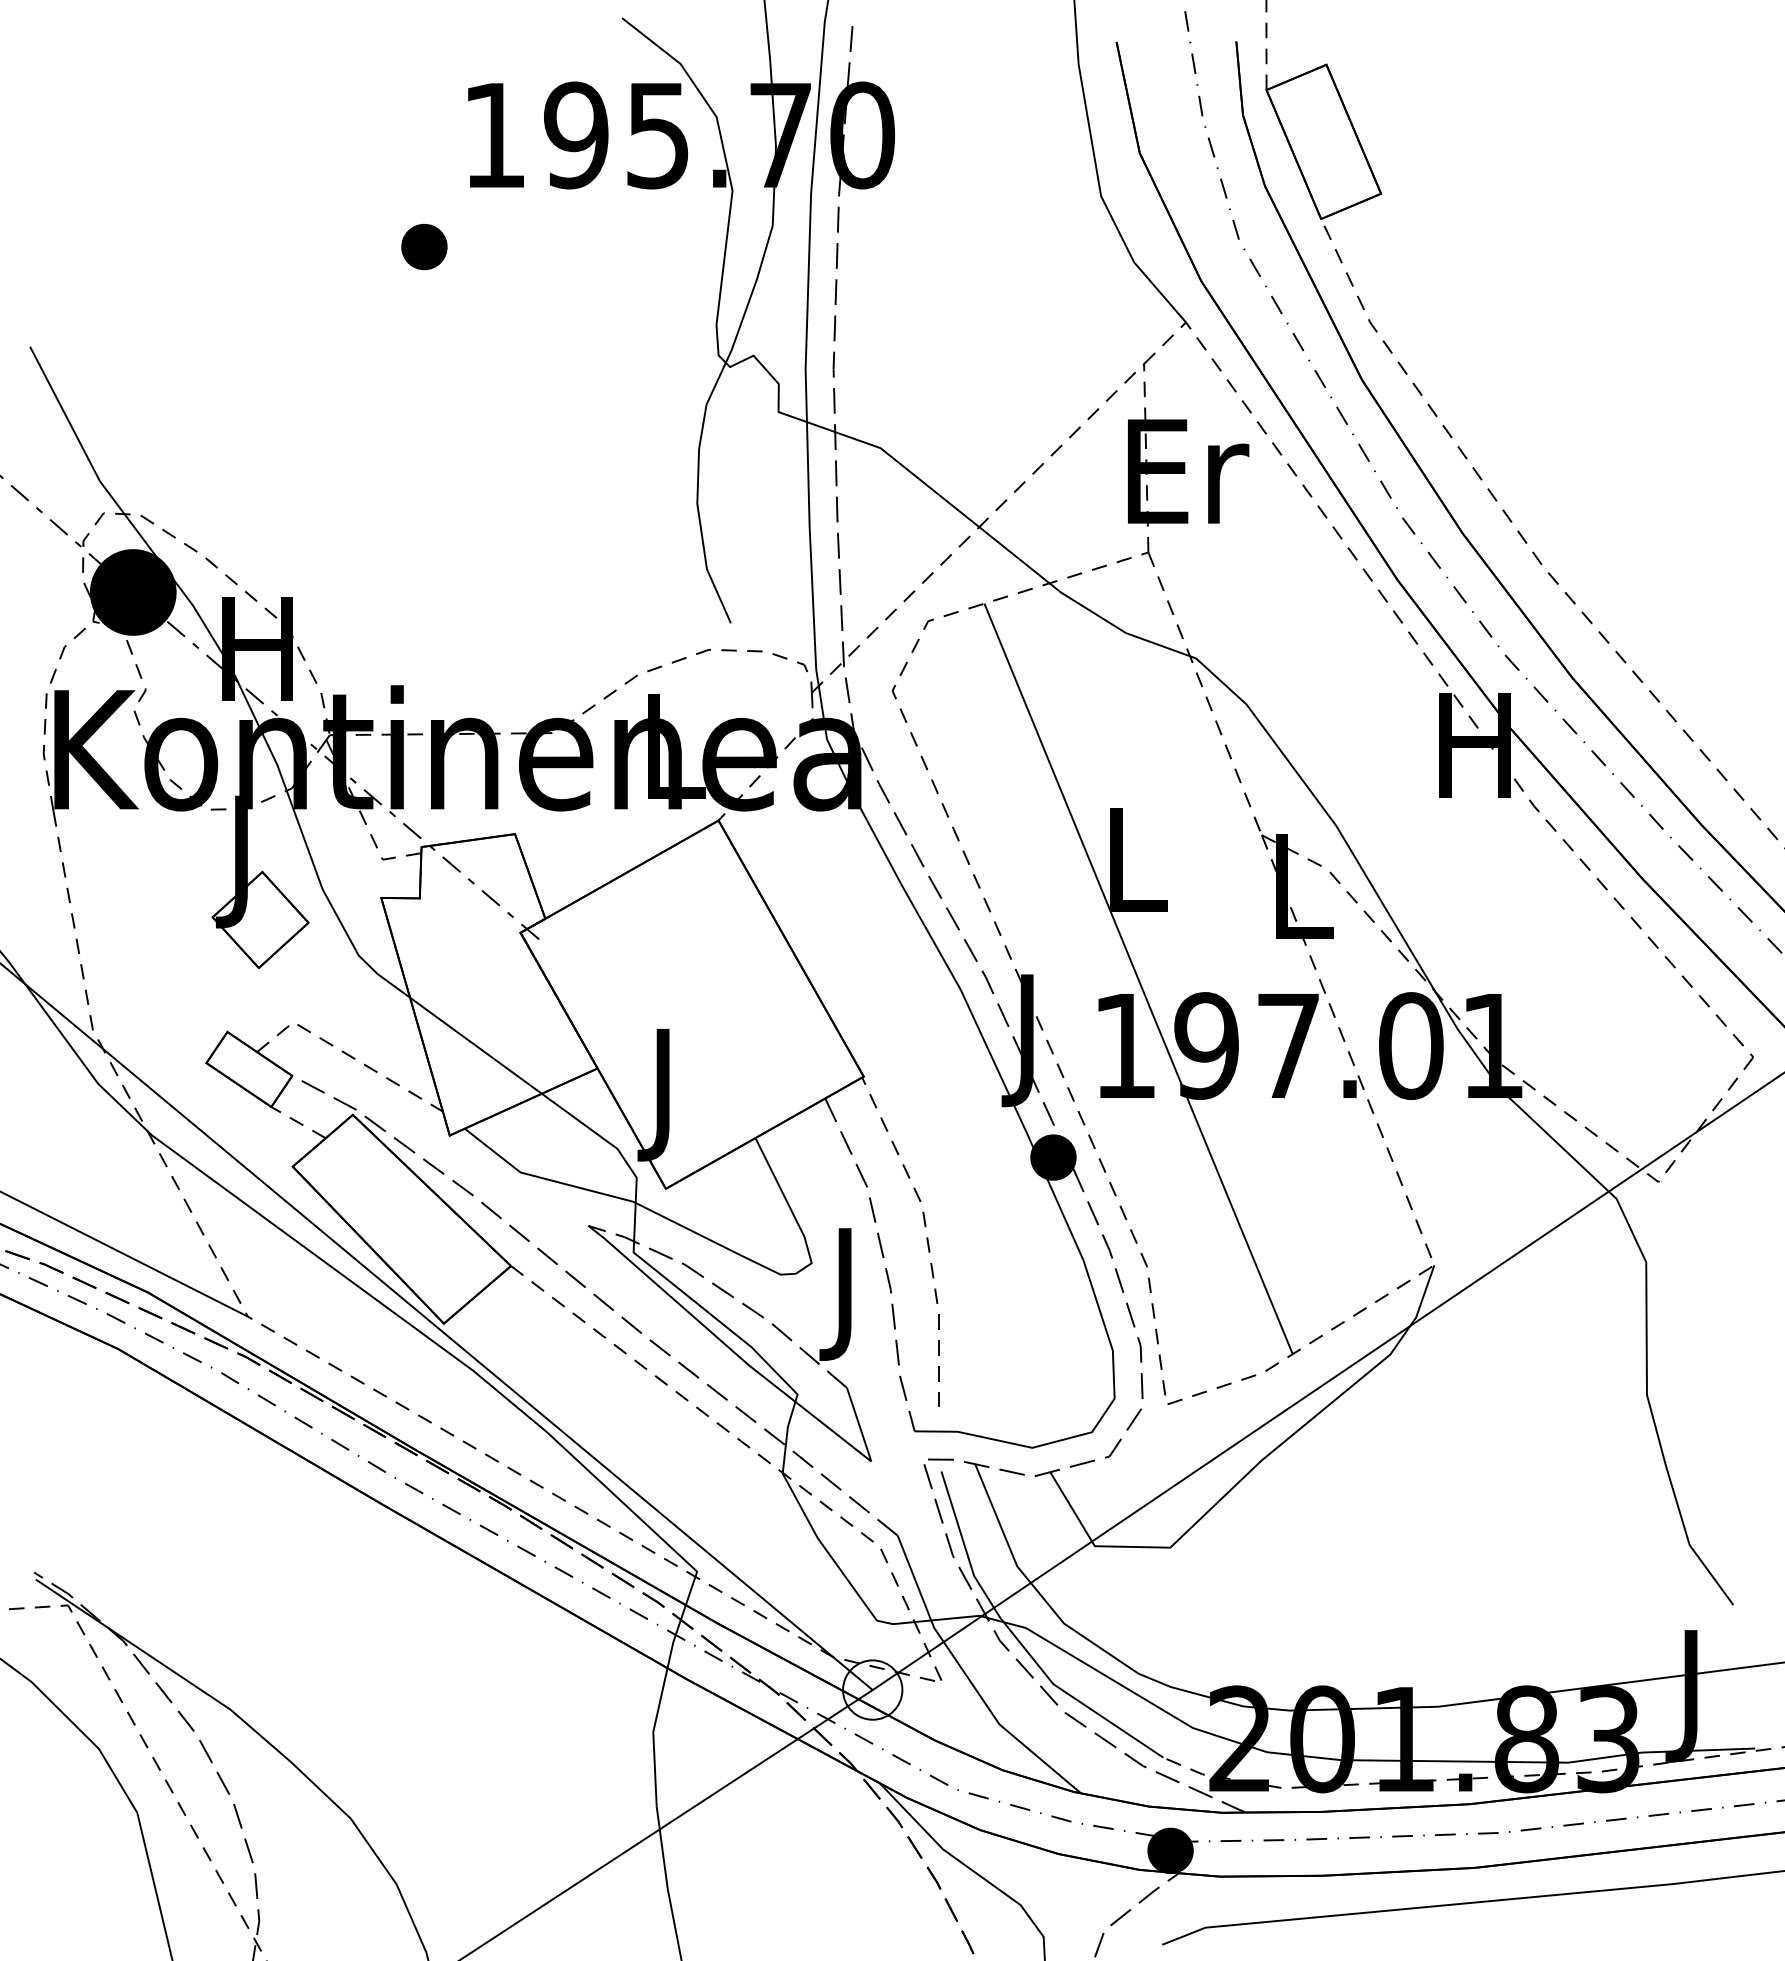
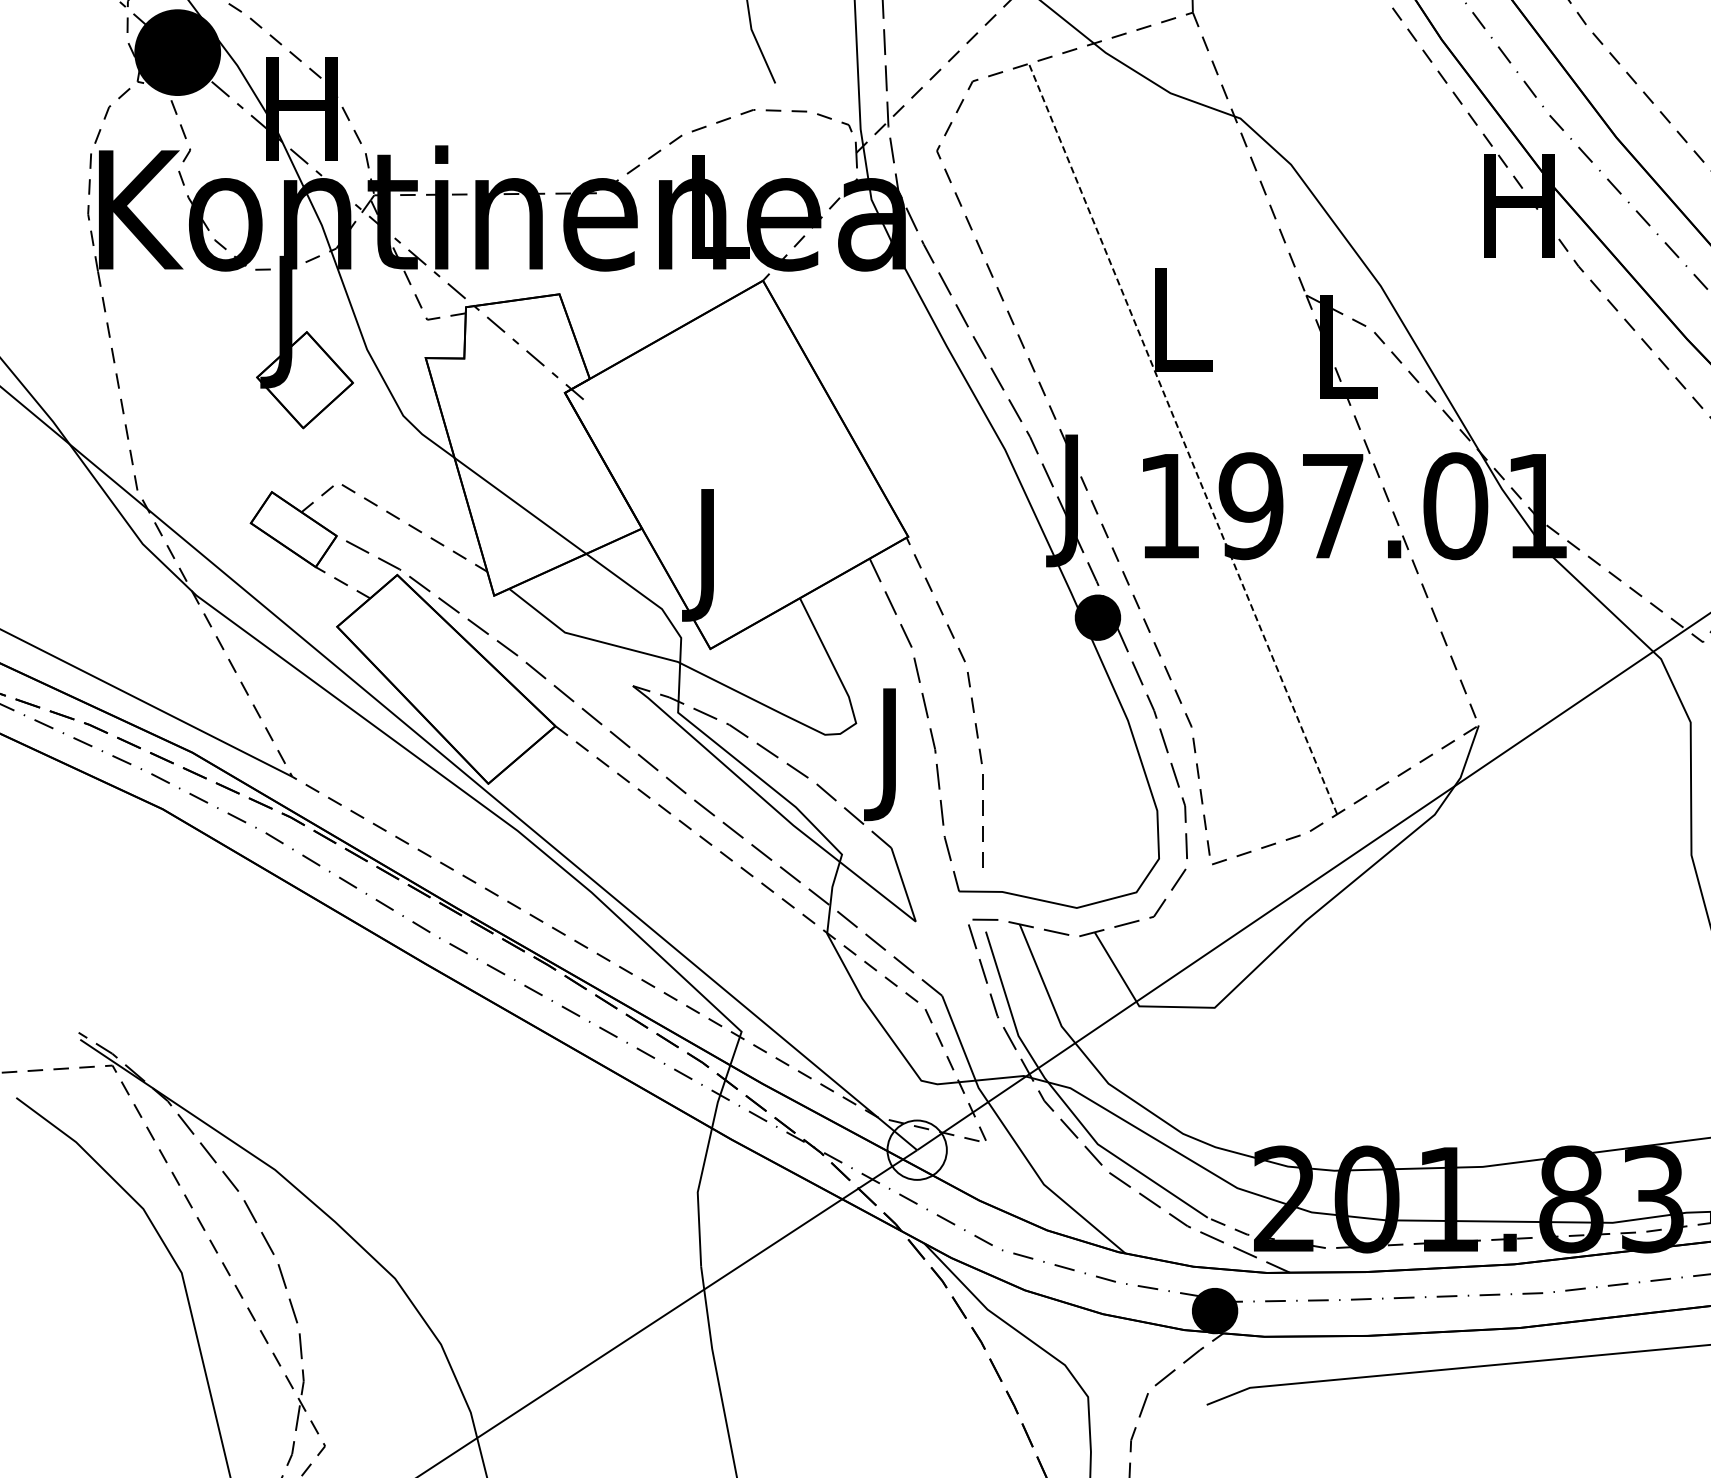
line: (1138, 978) -> (1182, 438), solid -> dashed

